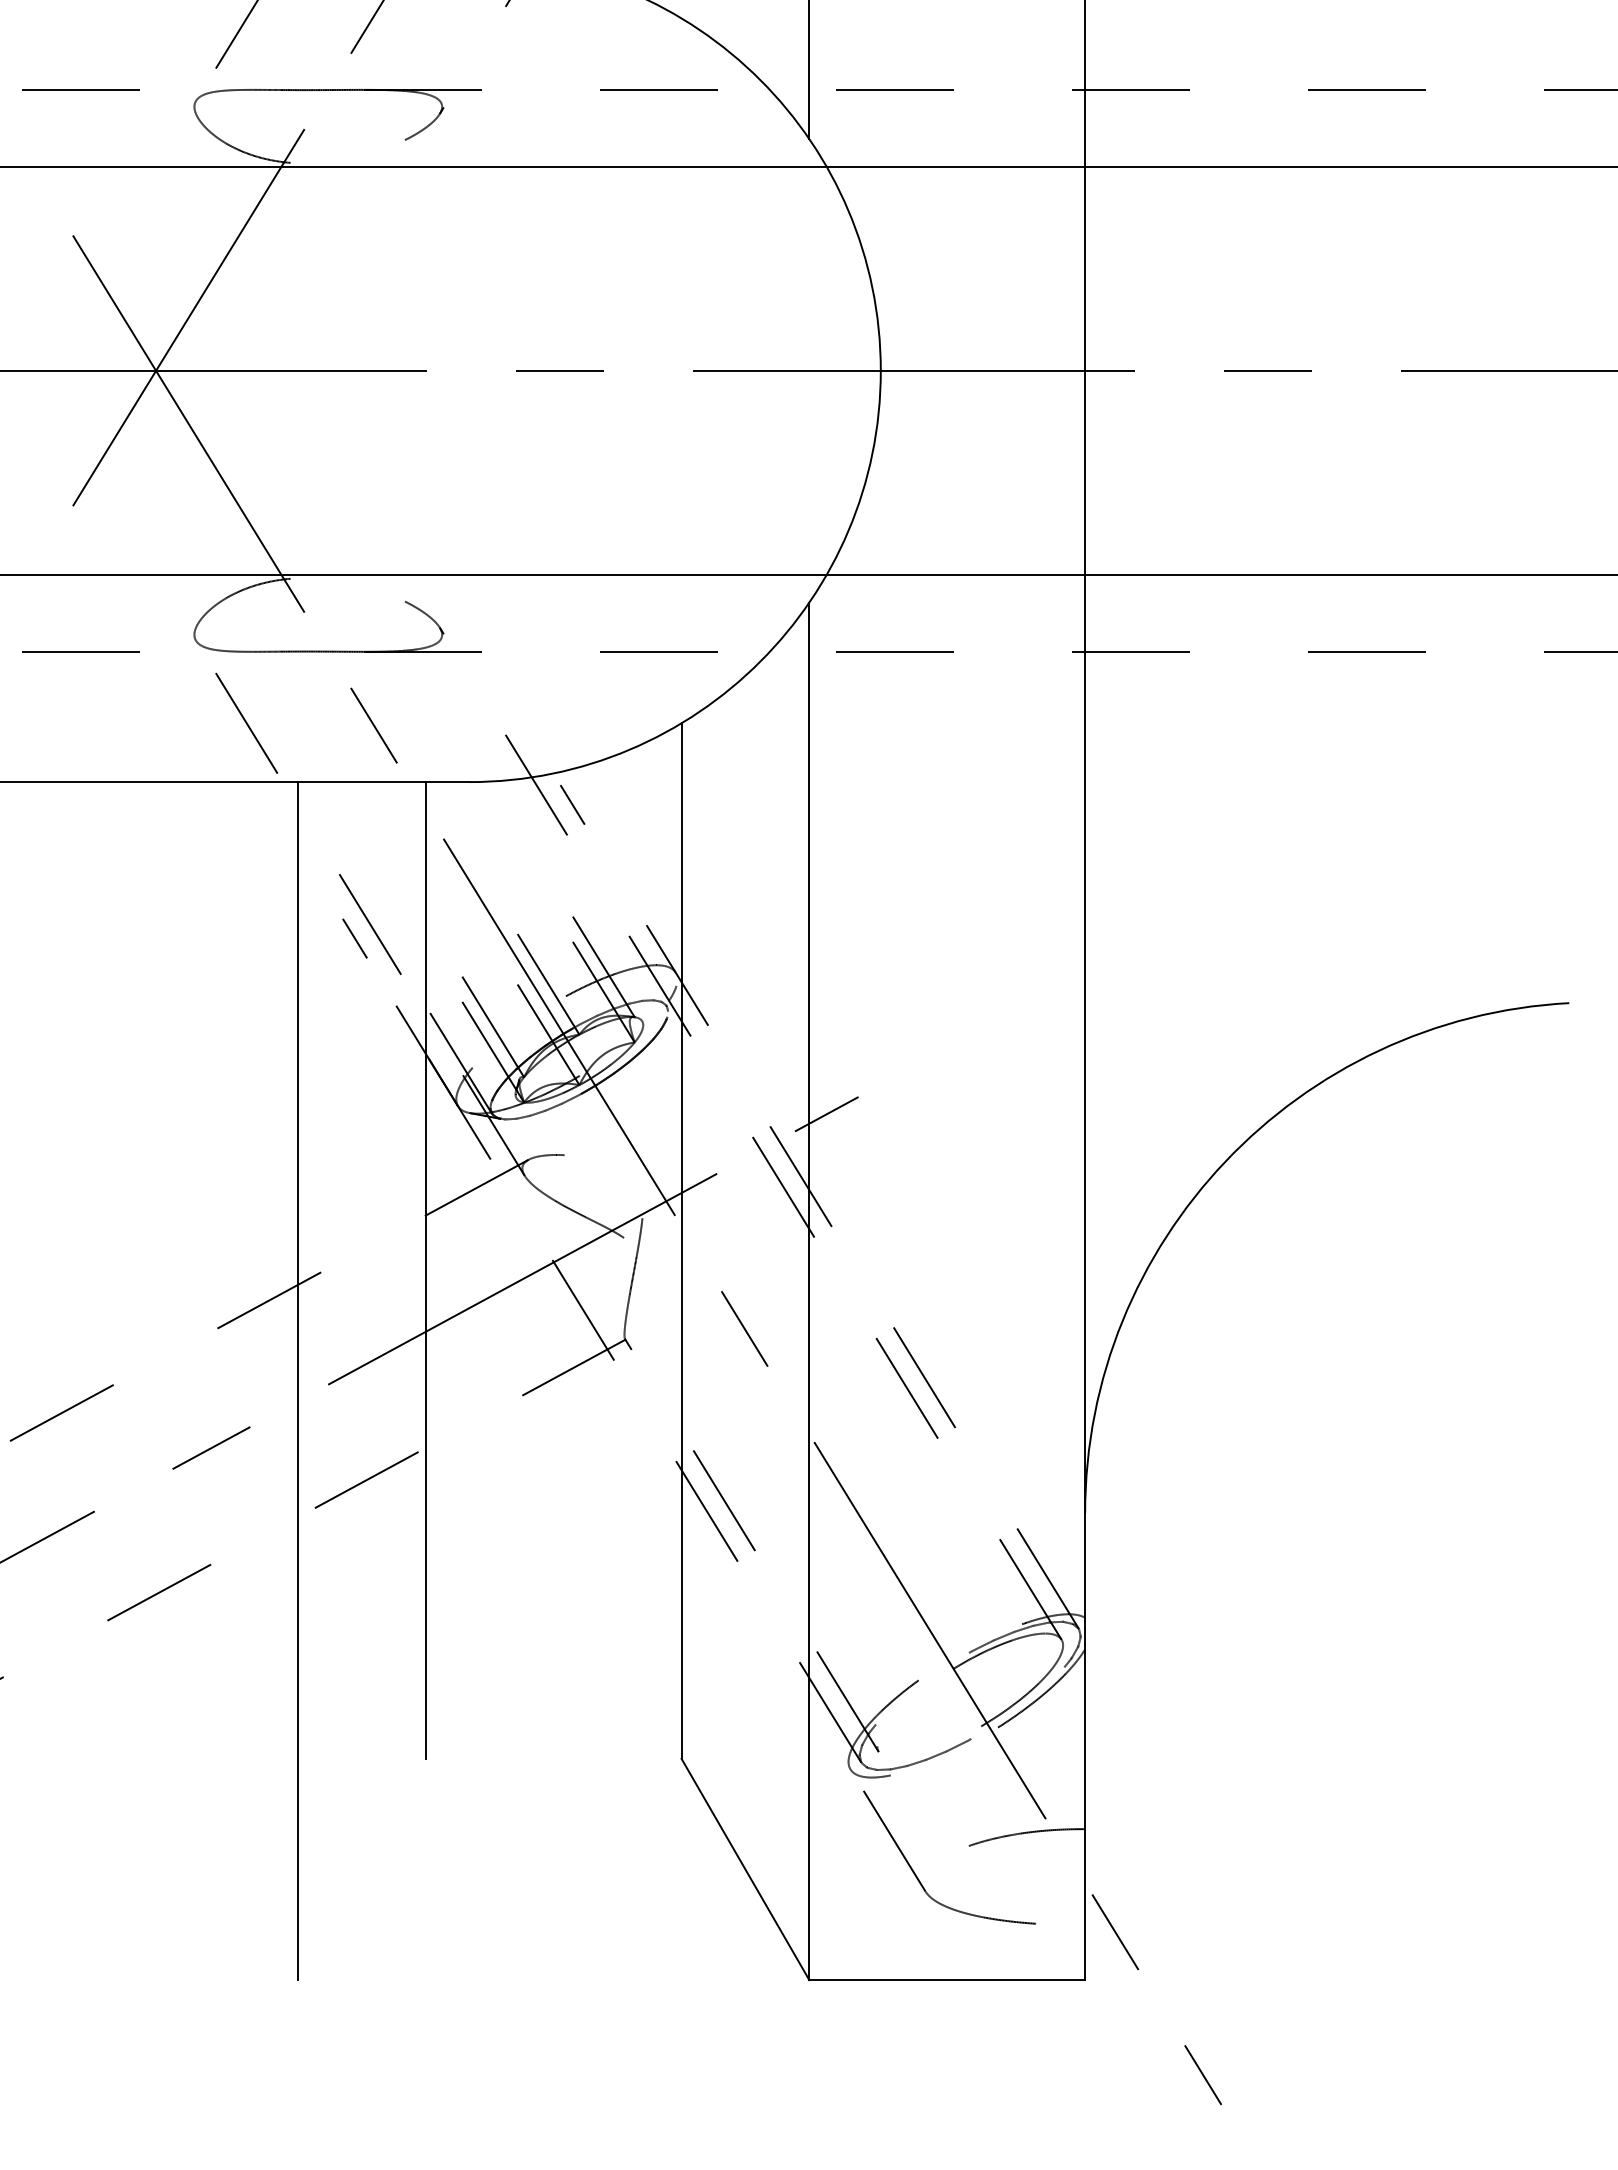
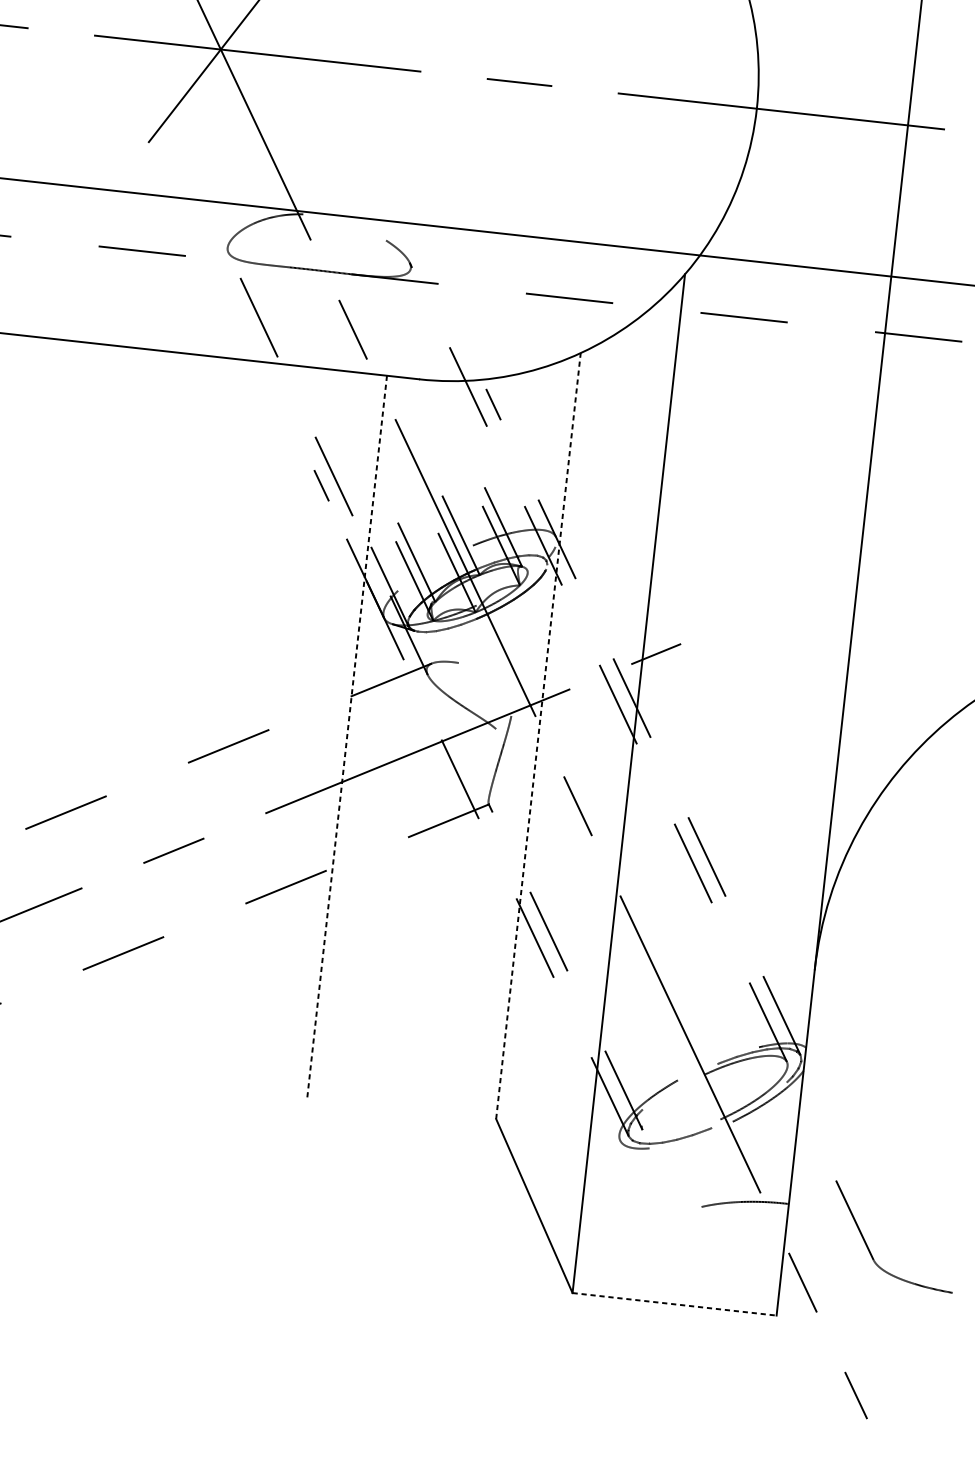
line: (681, 1241) -> (538, 736), solid -> dashed
line: (426, 1270) -> (347, 737), solid -> dashed
line: (298, 1381) -> (243, 808), removed
part: (916, 1874) -> (868, 1246), moved
line: (947, 1980) -> (674, 1304), solid -> dashed

